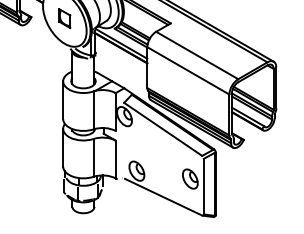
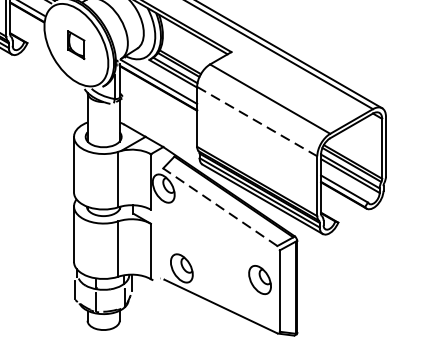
line: (188, 71) -> (257, 122), solid -> dashed
line: (162, 129) -> (219, 207), solid -> dashed

